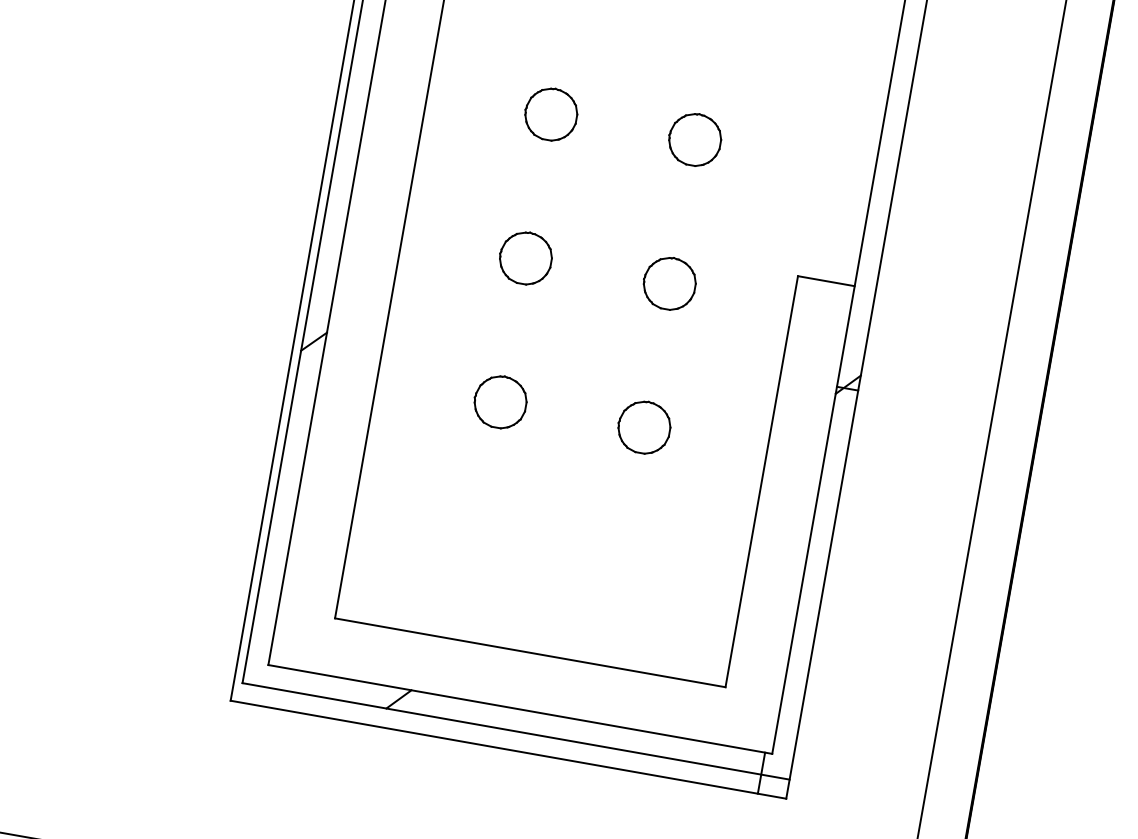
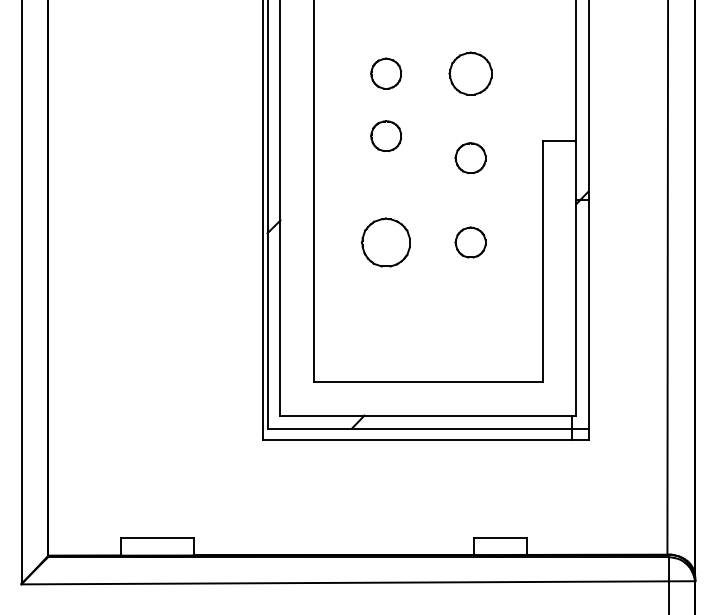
part: (694, 139) -> (470, 73), size x1.4
part: (526, 257) -> (386, 135), moved
part: (500, 402) -> (386, 242), size x1.6

